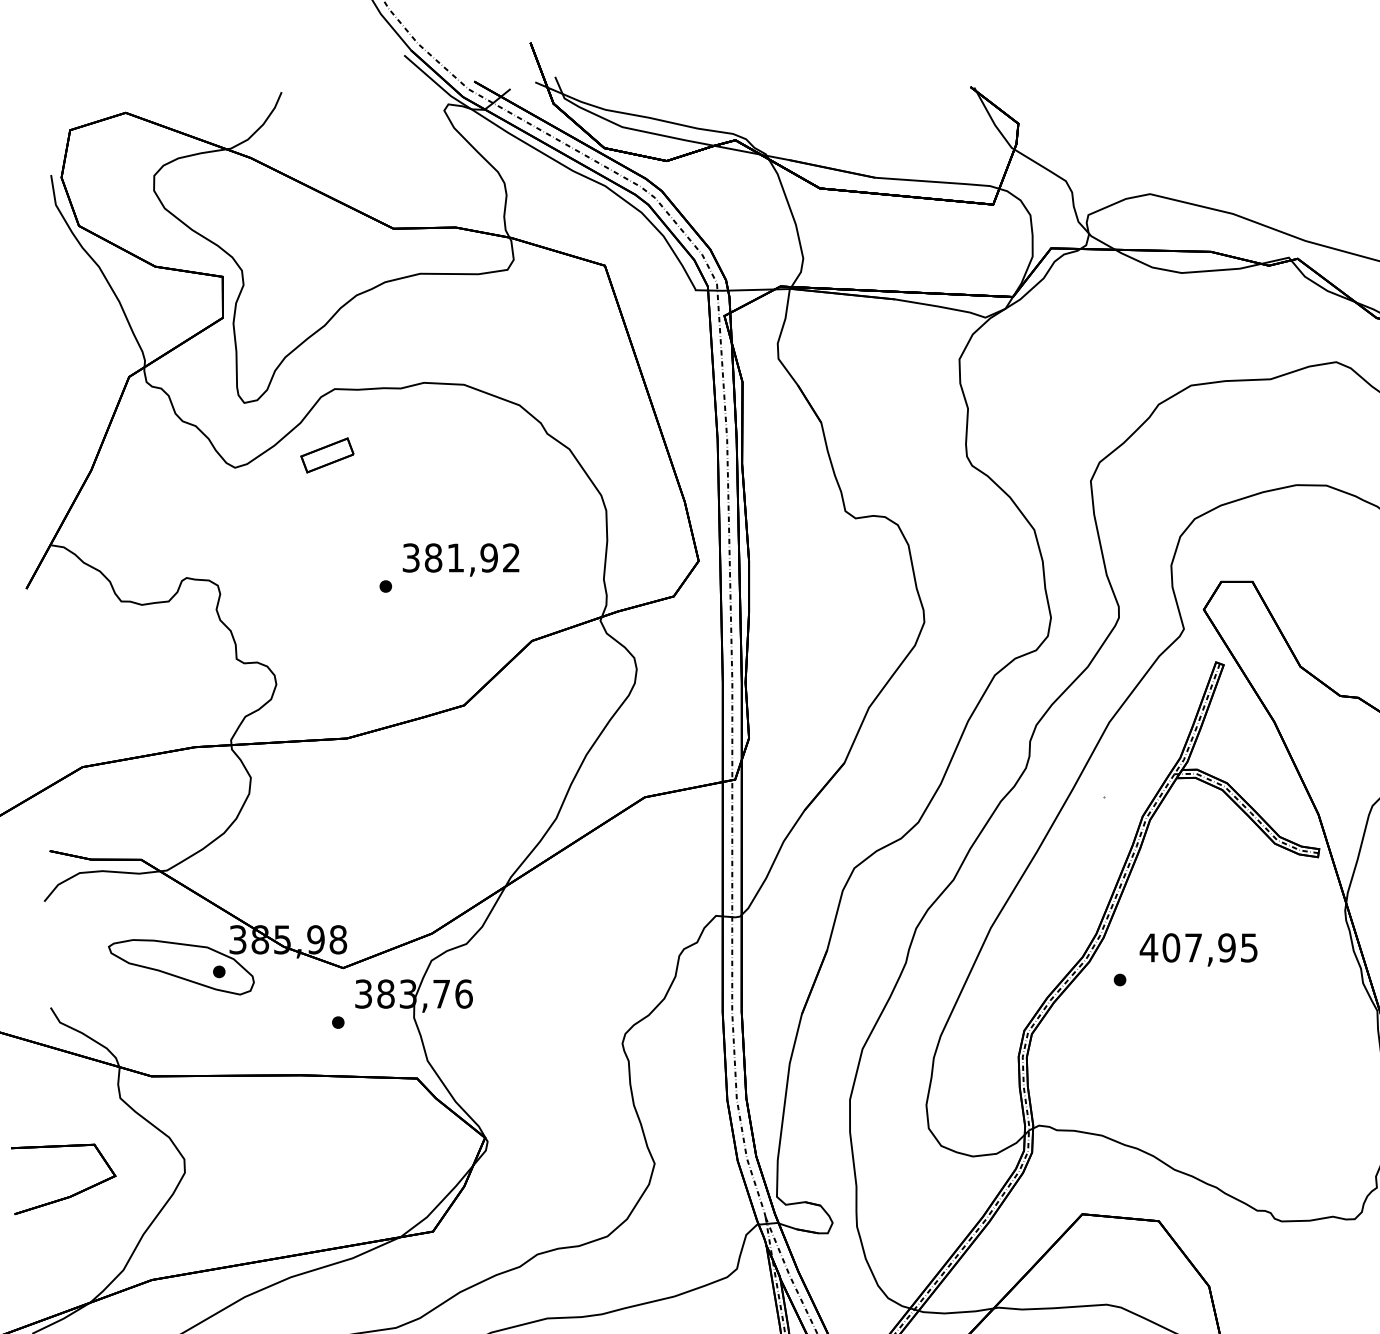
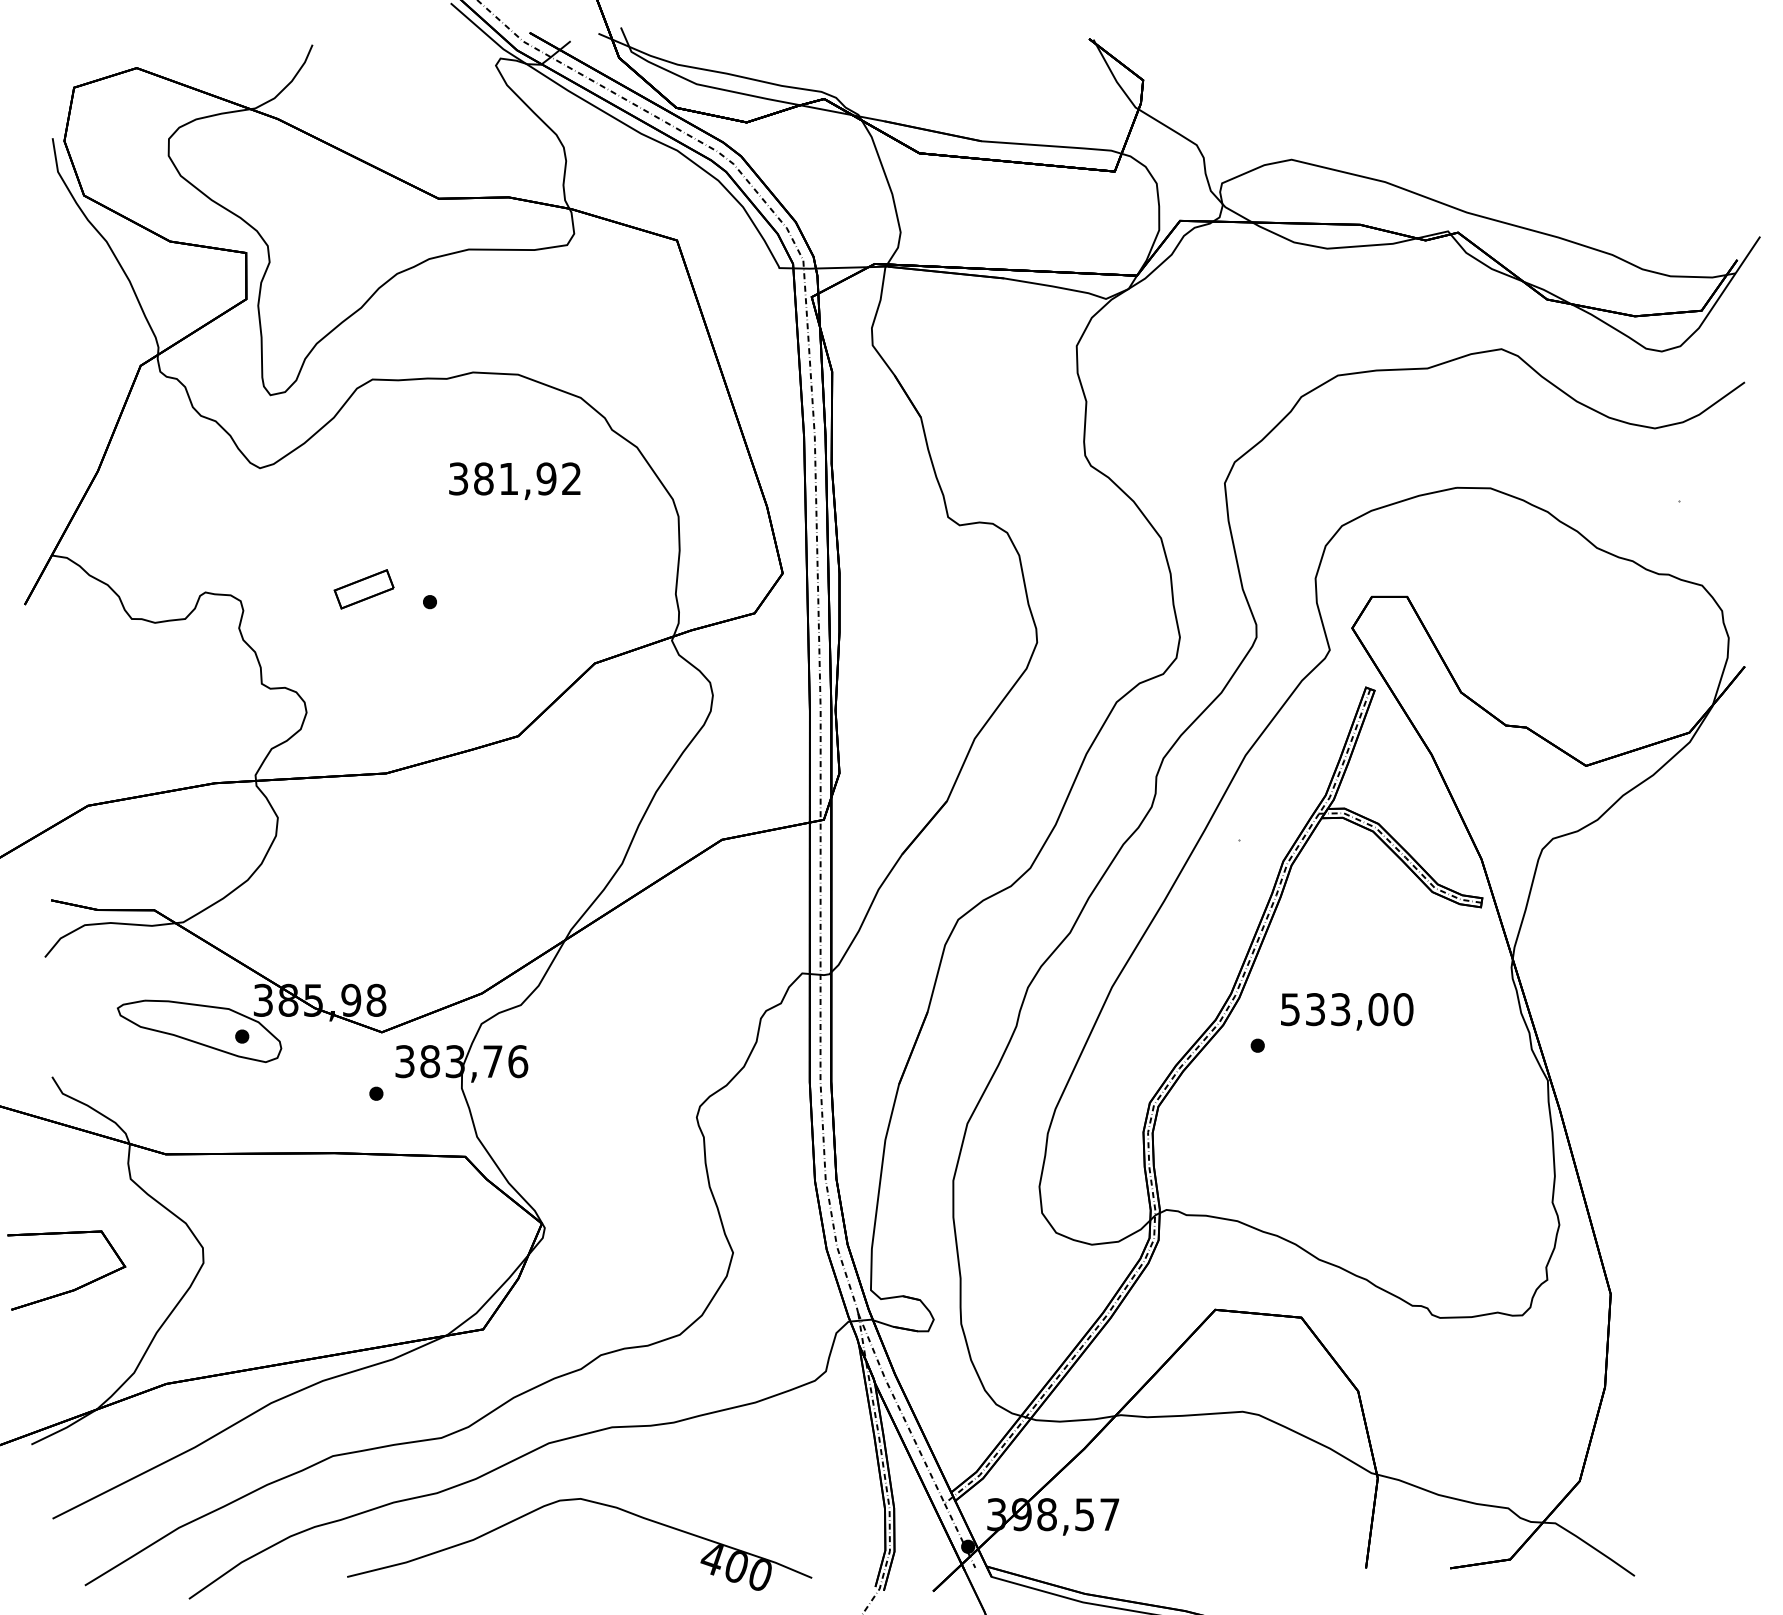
part: (326, 455) -> (363, 589), moved
text: (460, 559) -> (514, 480), moved
text: (1198, 947) -> (1346, 1009), 407,95 -> 533,00

